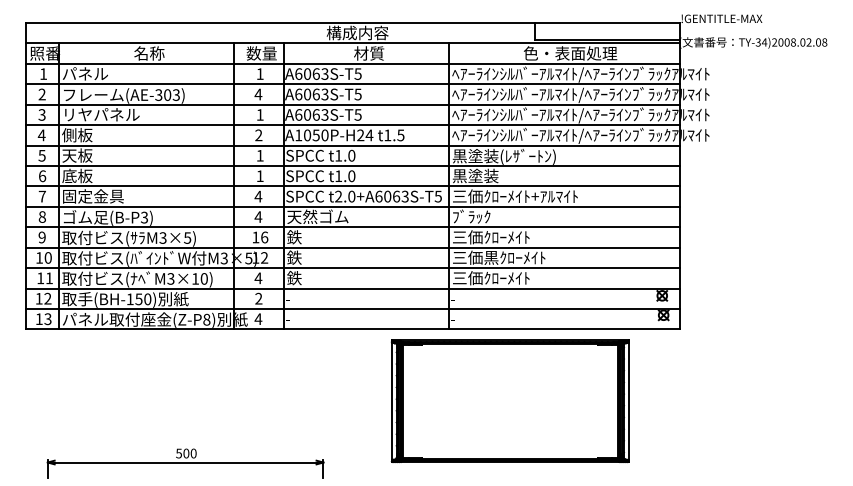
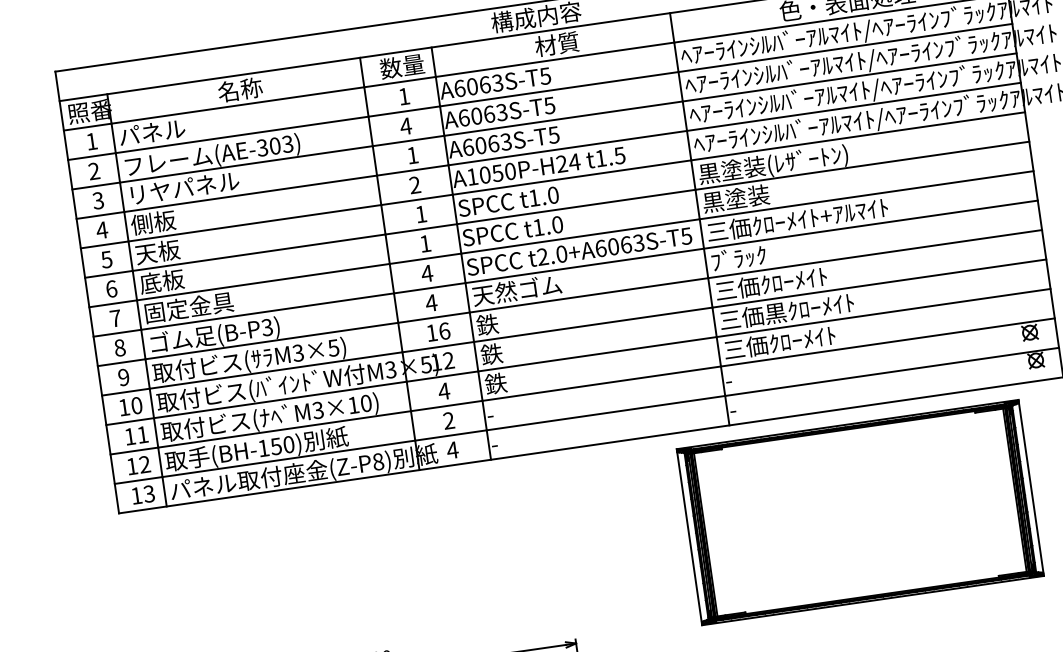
part: (509, 401) -> (859, 512), moved

